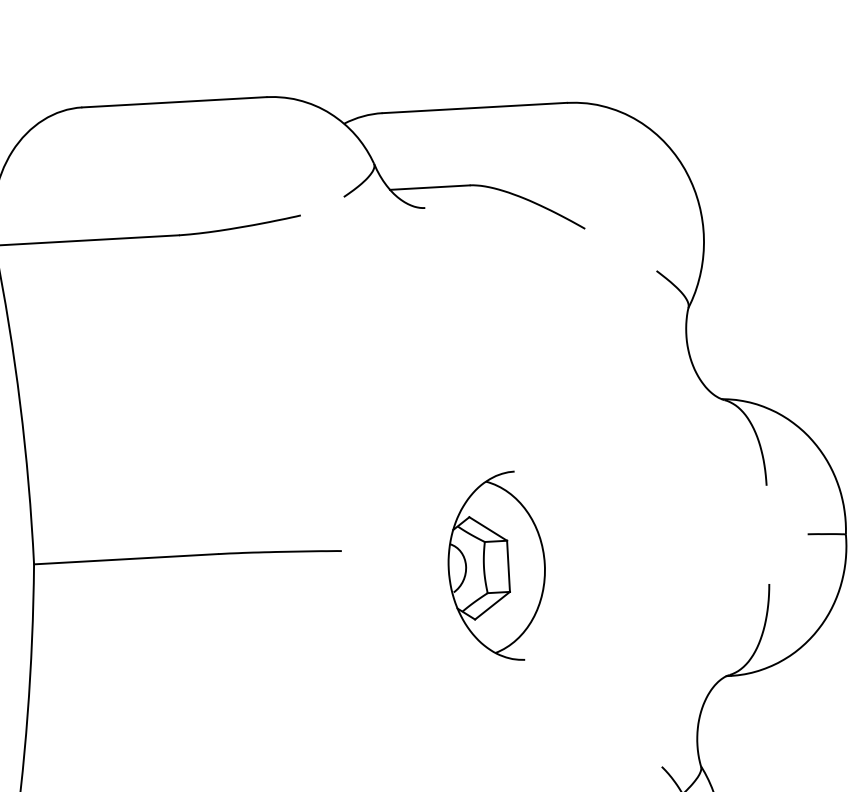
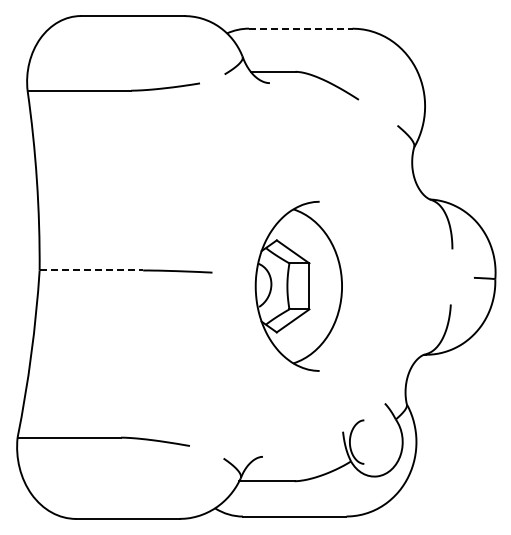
line: (474, 107) -> (300, 28), solid -> dashed
line: (126, 559) -> (91, 270), solid -> dashed
part: (496, 567) -> (298, 286), size x1.6

